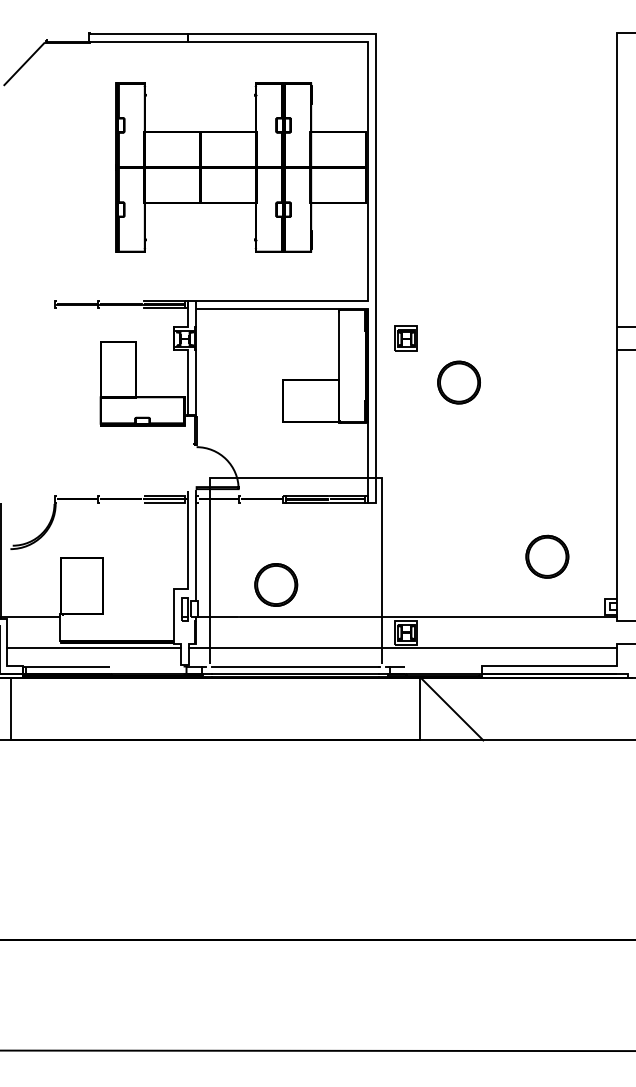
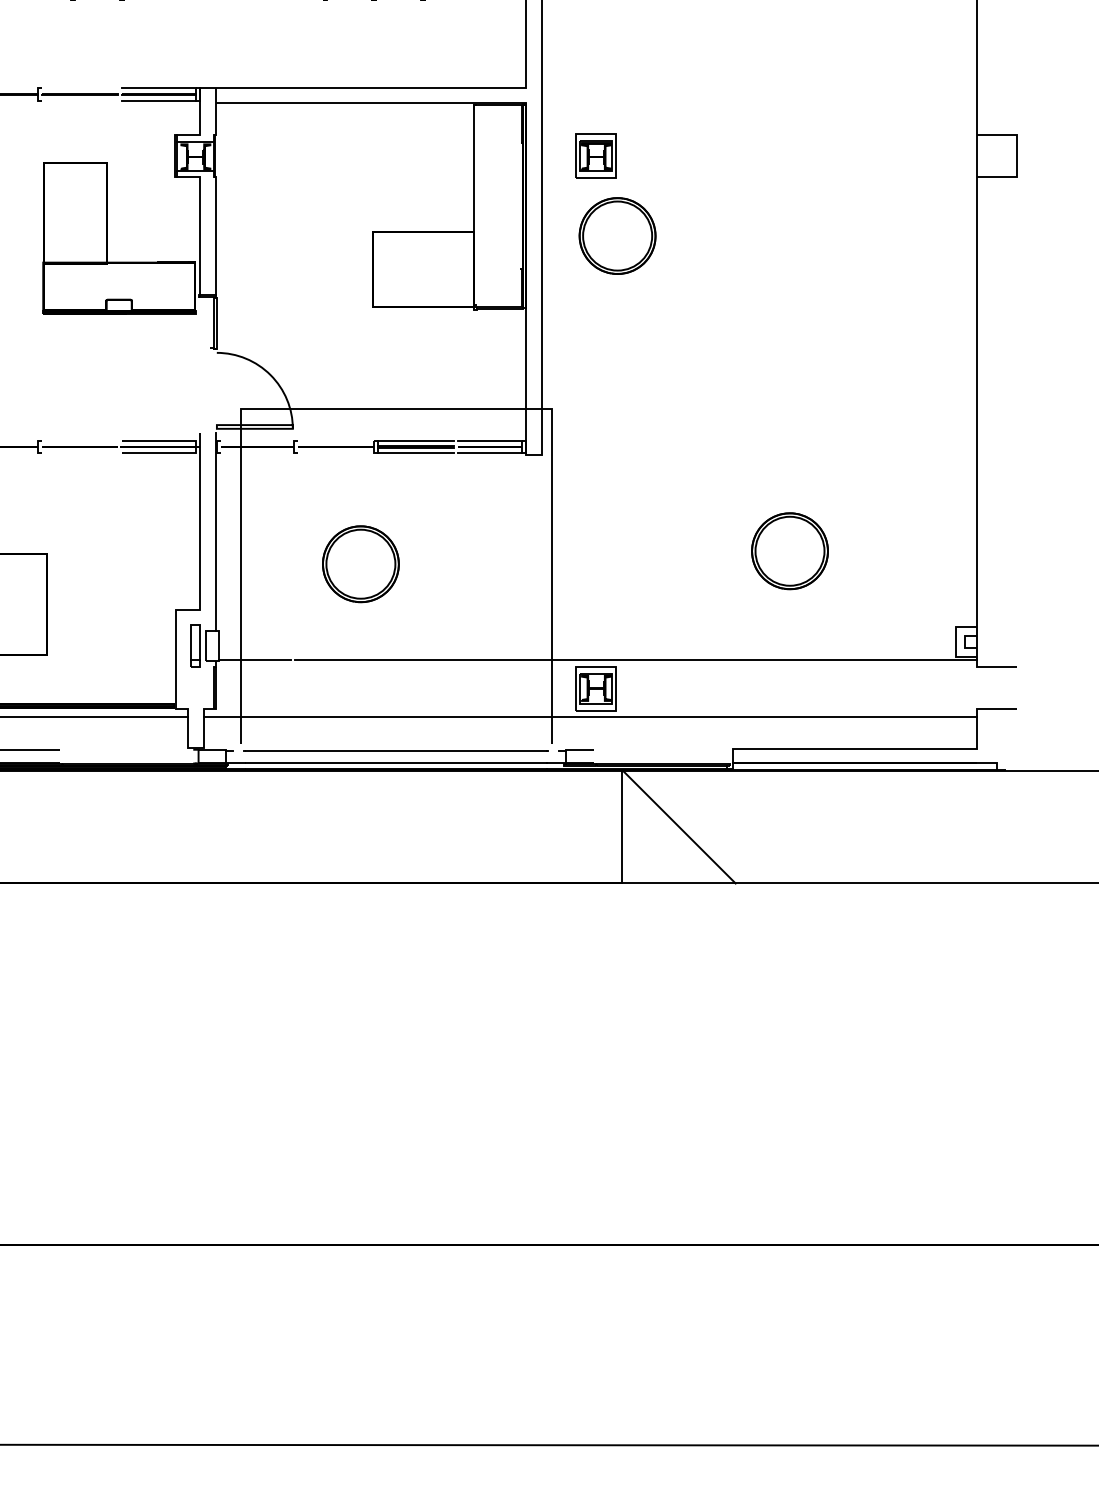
part: (458, 382) -> (616, 235), moved
part: (547, 556) -> (790, 550), moved
part: (276, 584) -> (361, 563), moved

